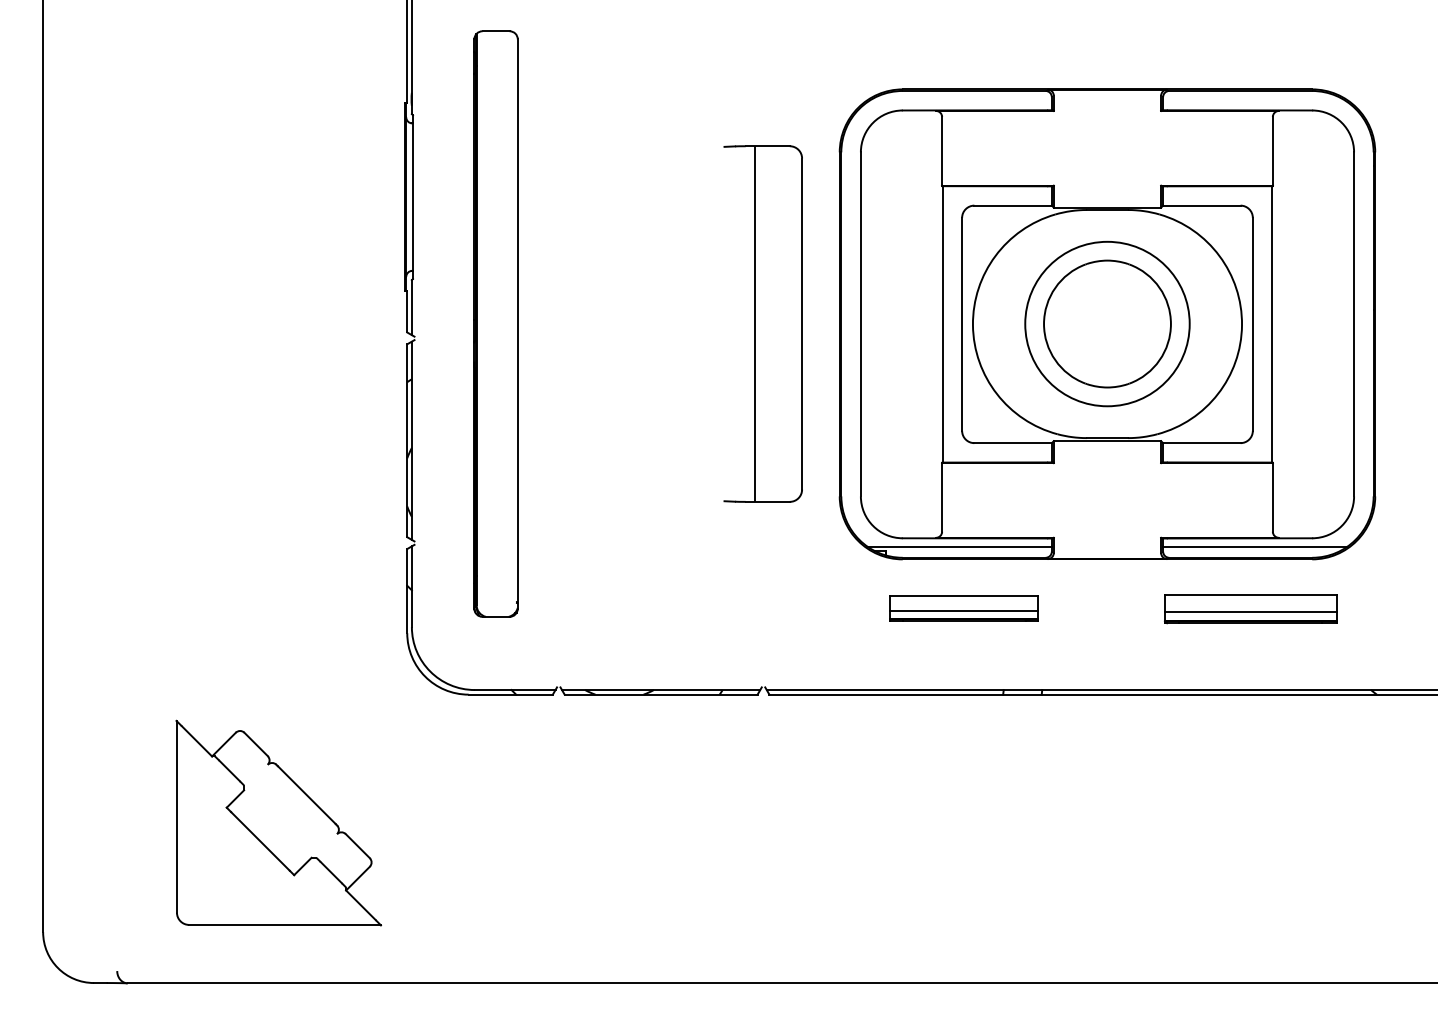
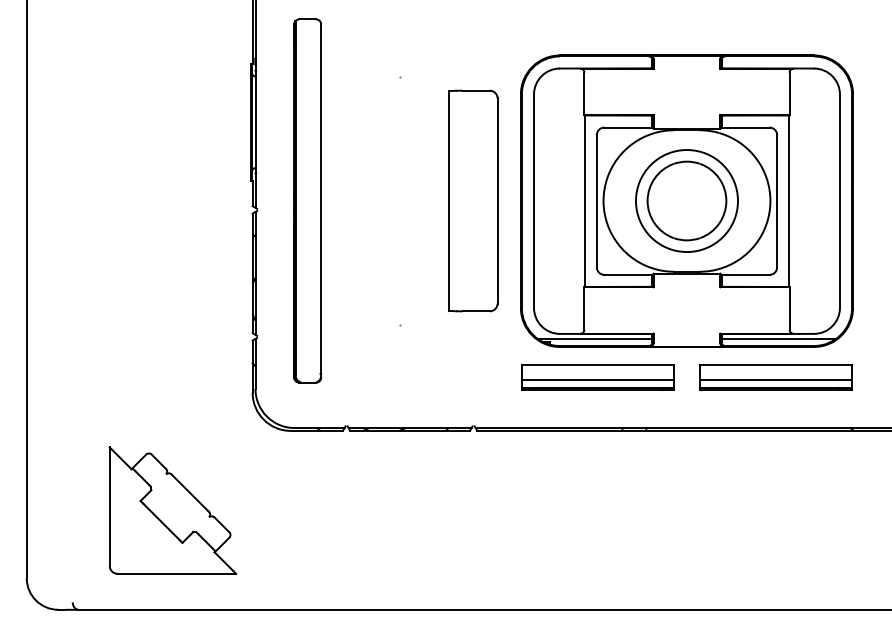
line: (755, 323) -> (449, 200), moved
part: (963, 608) -> (597, 377), size x1.67
part: (1250, 608) -> (775, 377), size x1.43

